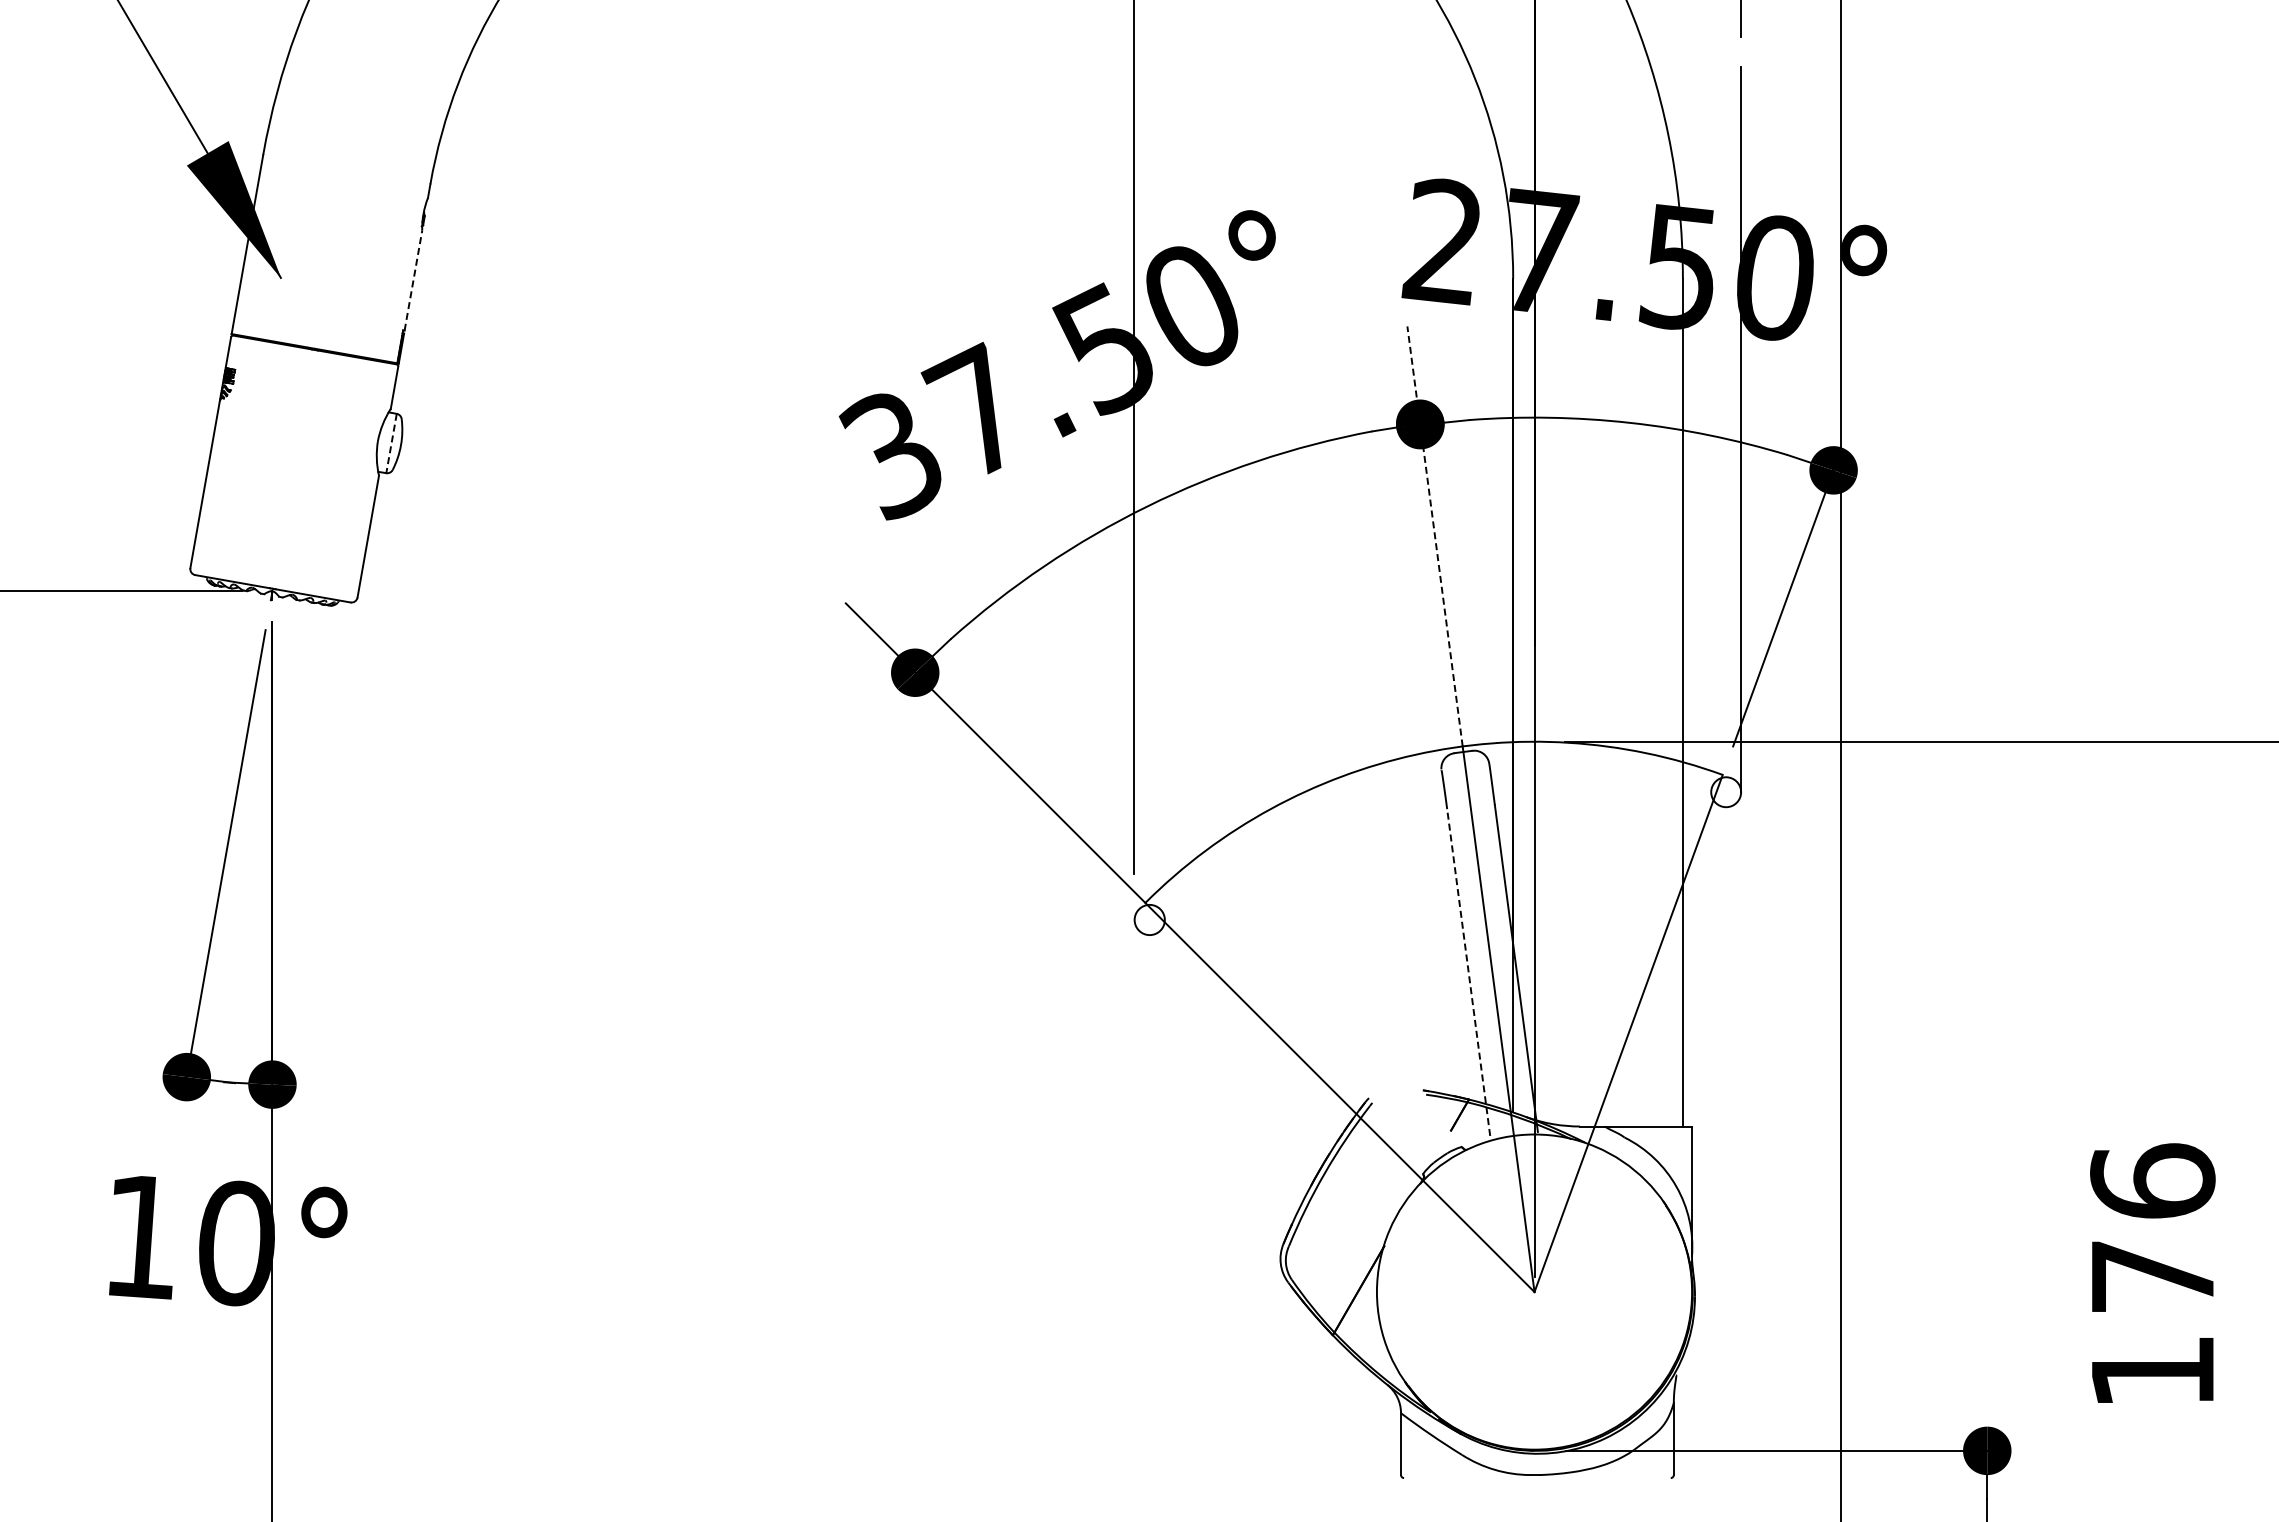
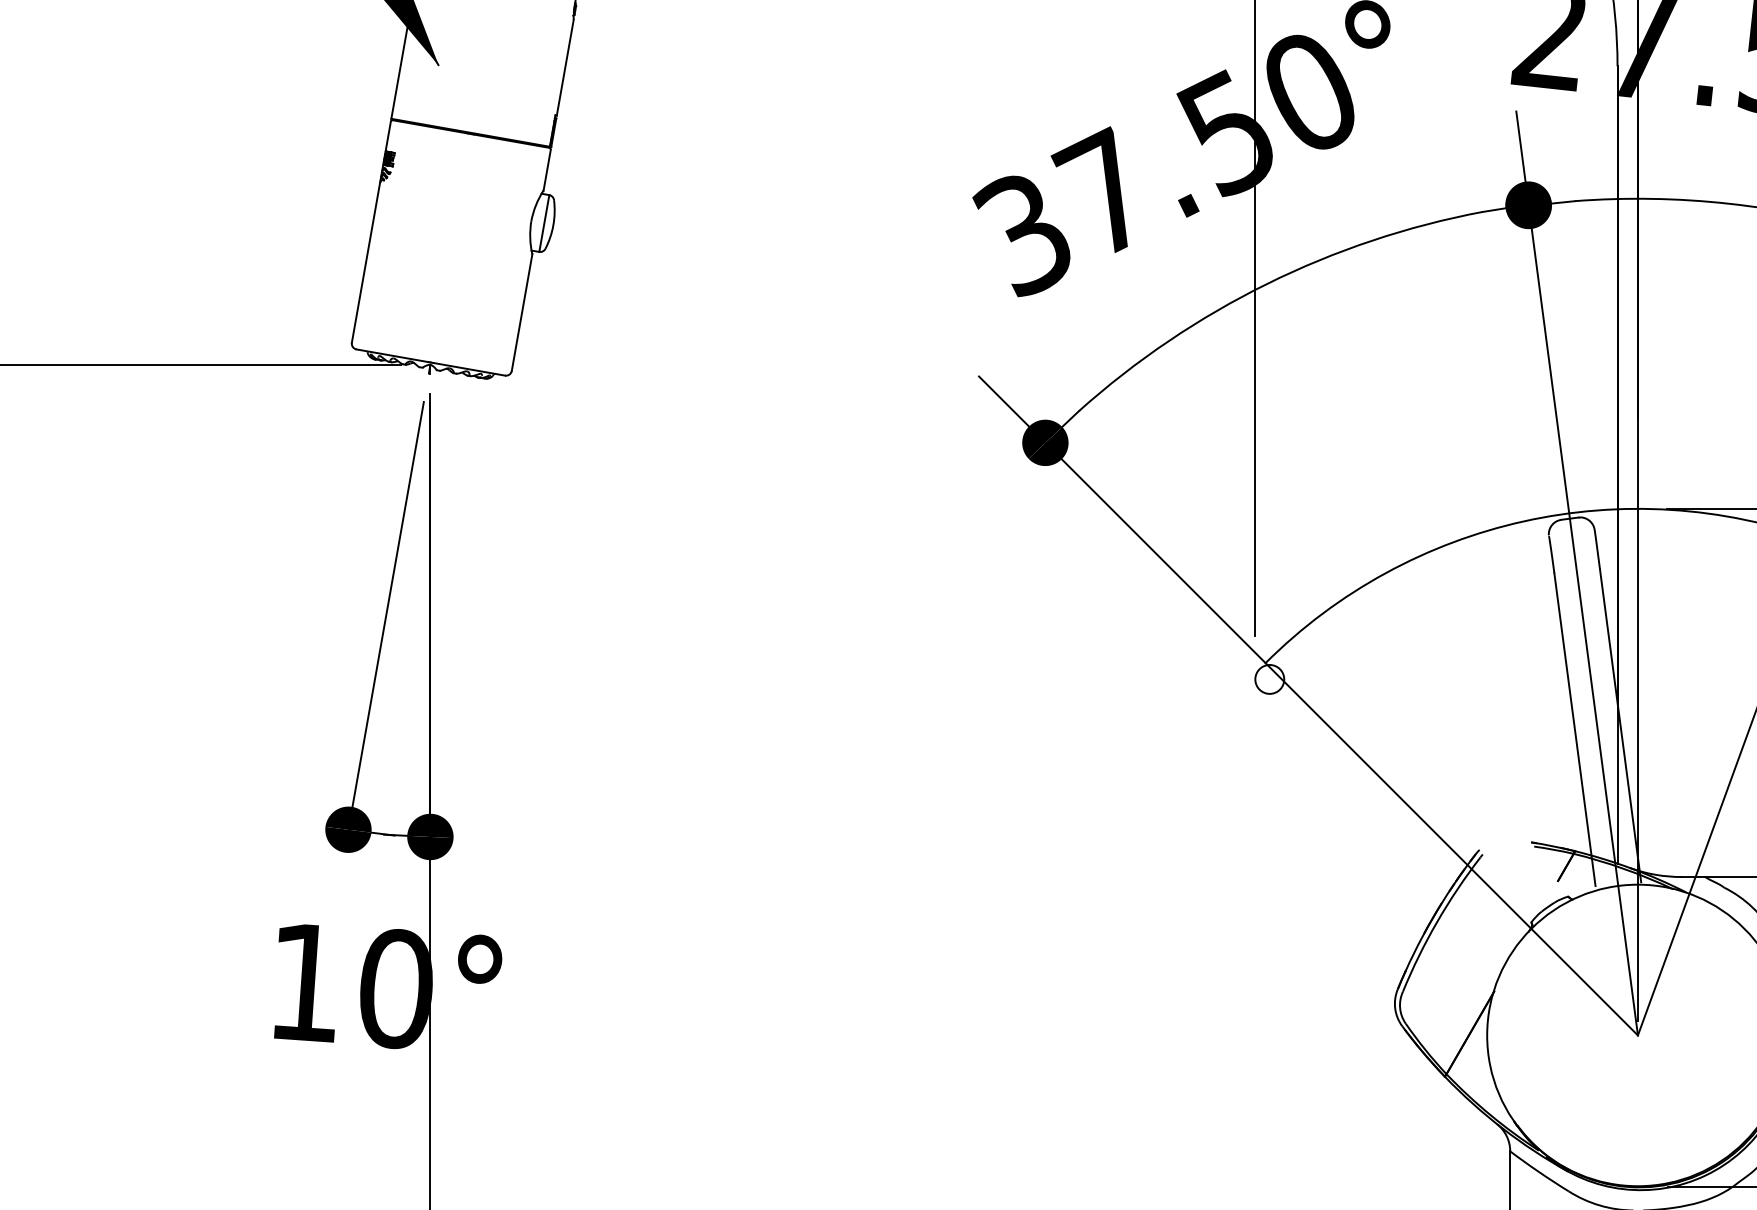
line: (413, 280) -> (565, 67), dashed -> solid
line: (391, 444) -> (544, 224), dashed -> solid
line: (1435, 536) -> (1543, 312), dashed -> solid
line: (1468, 972) -> (1574, 729), dashed -> solid

